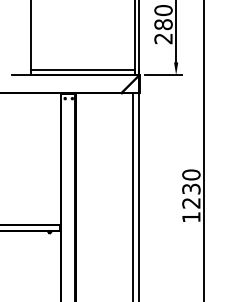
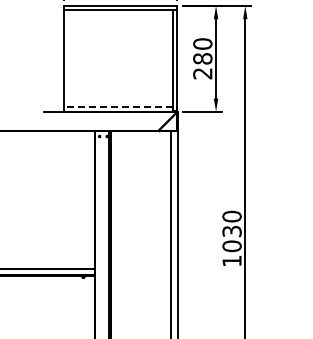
line: (83, 70) -> (118, 106), solid -> dashed
text: (190, 203) -> (231, 246), 1230 -> 1030

